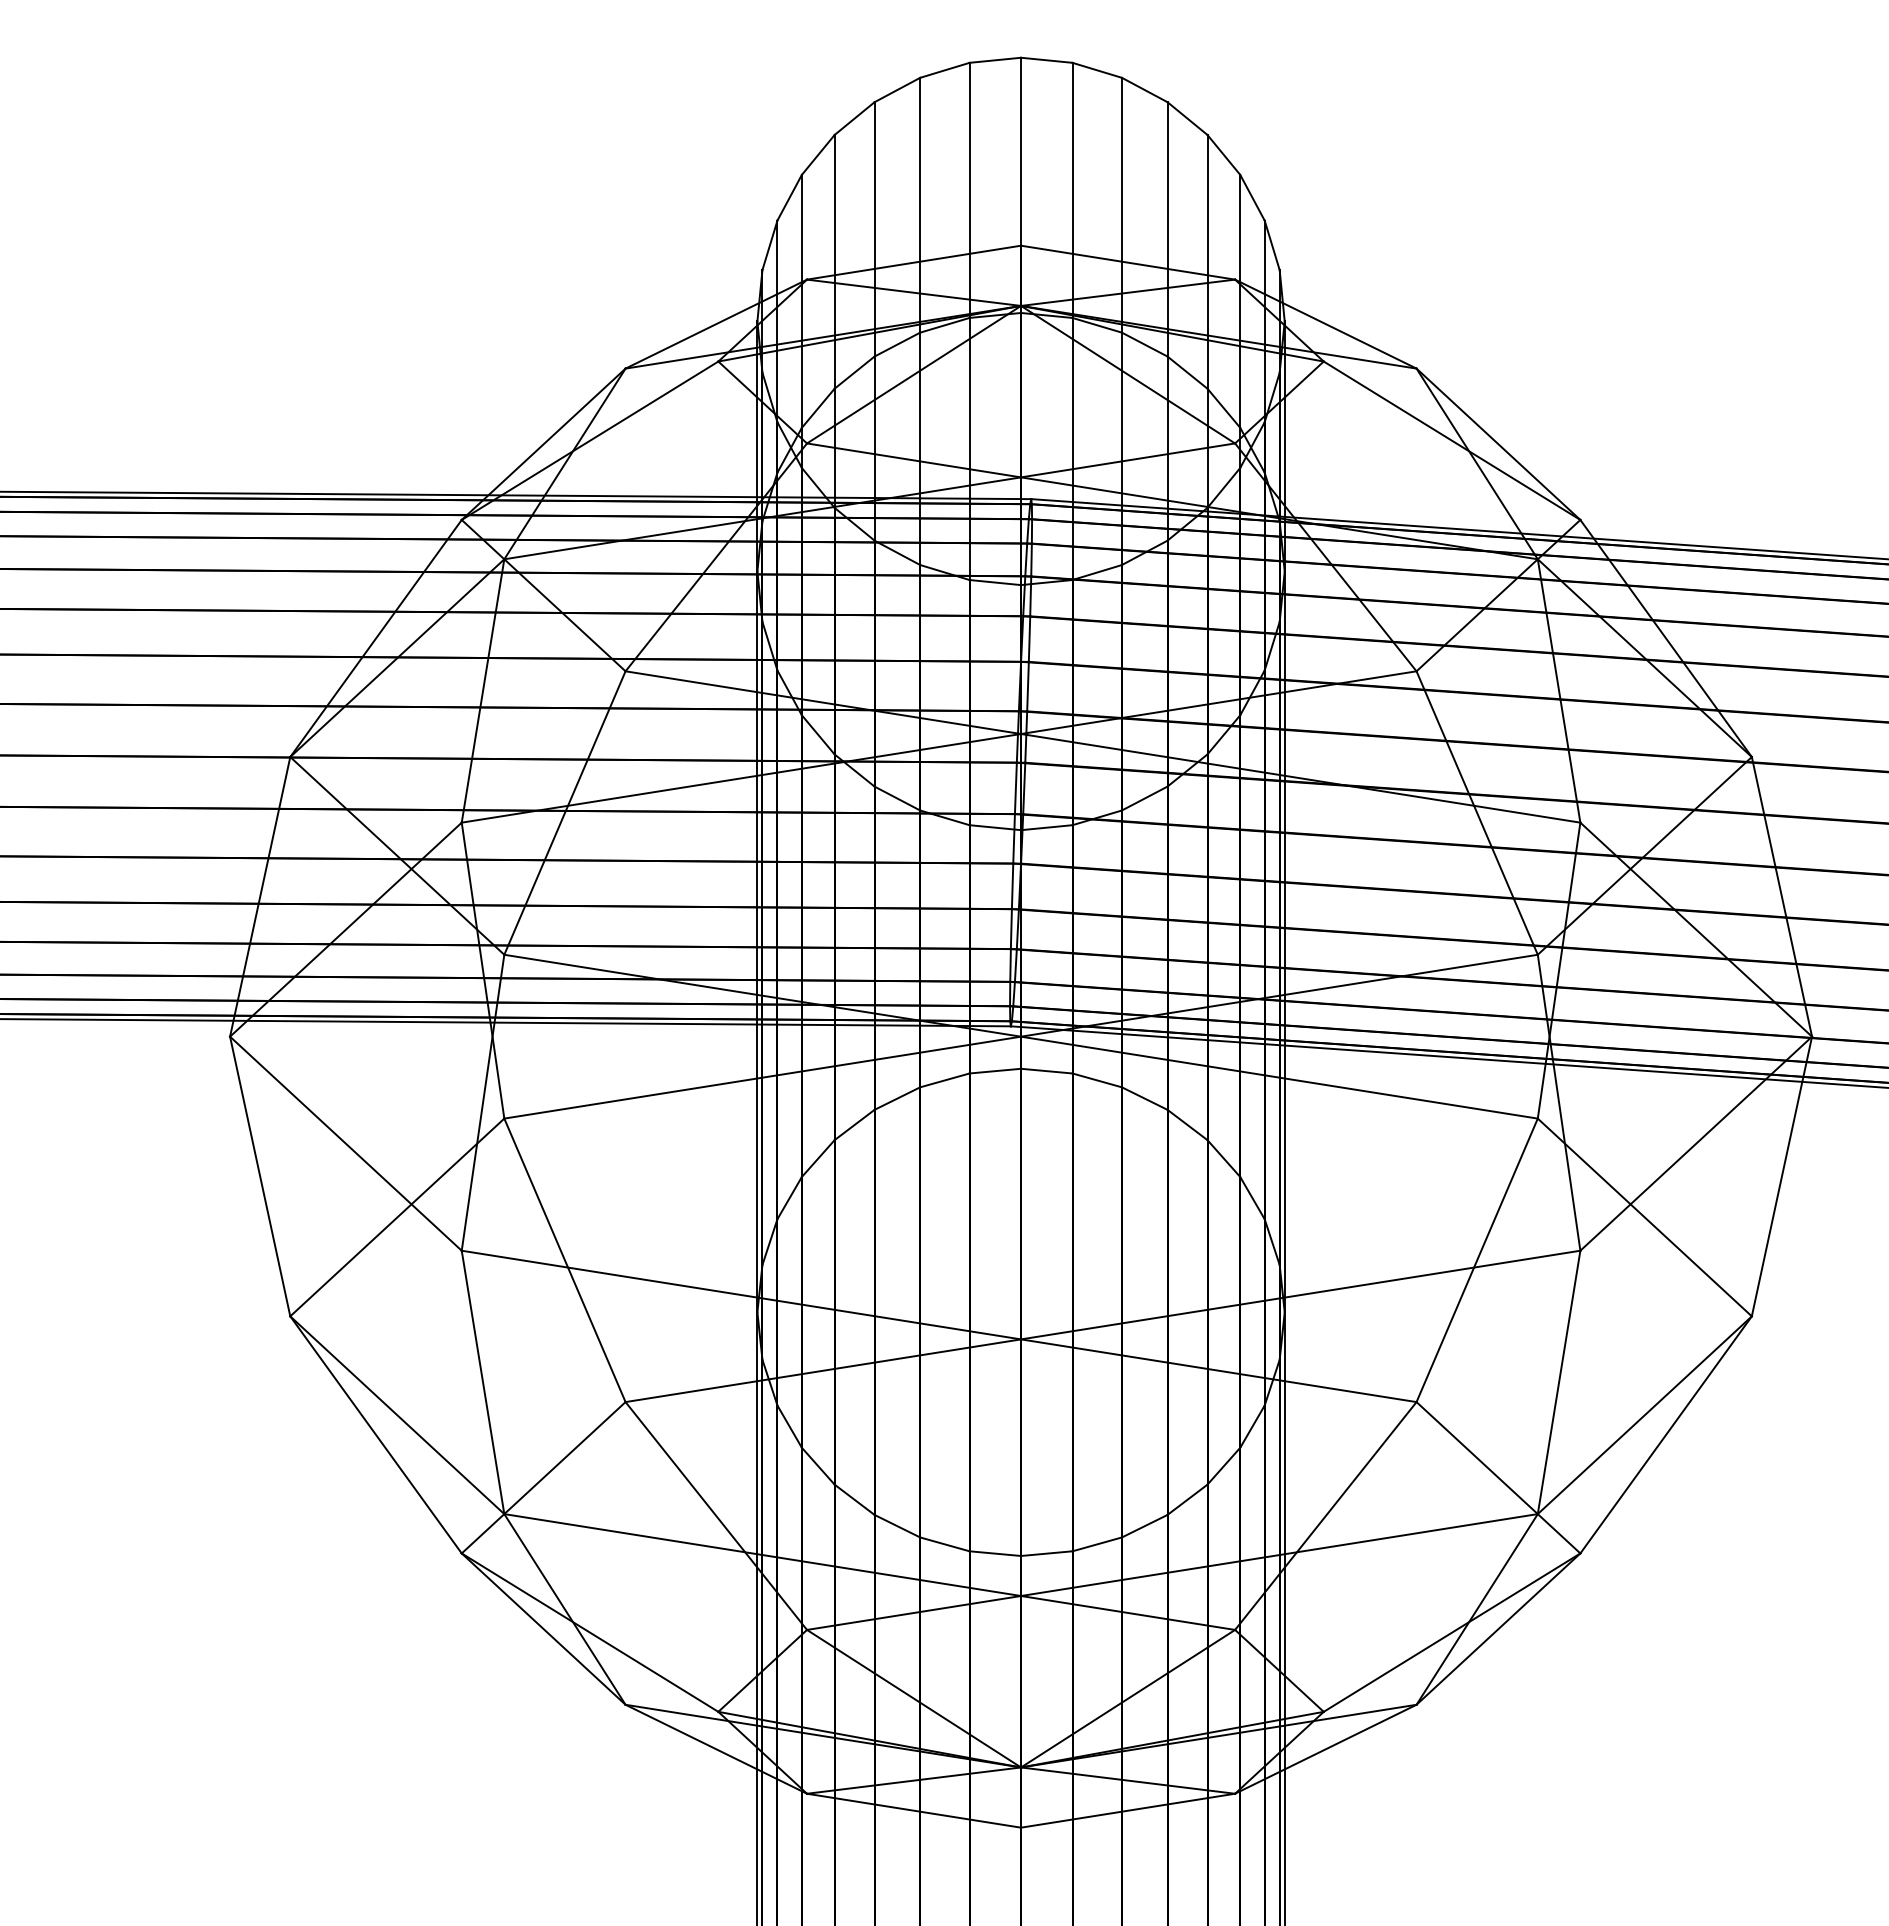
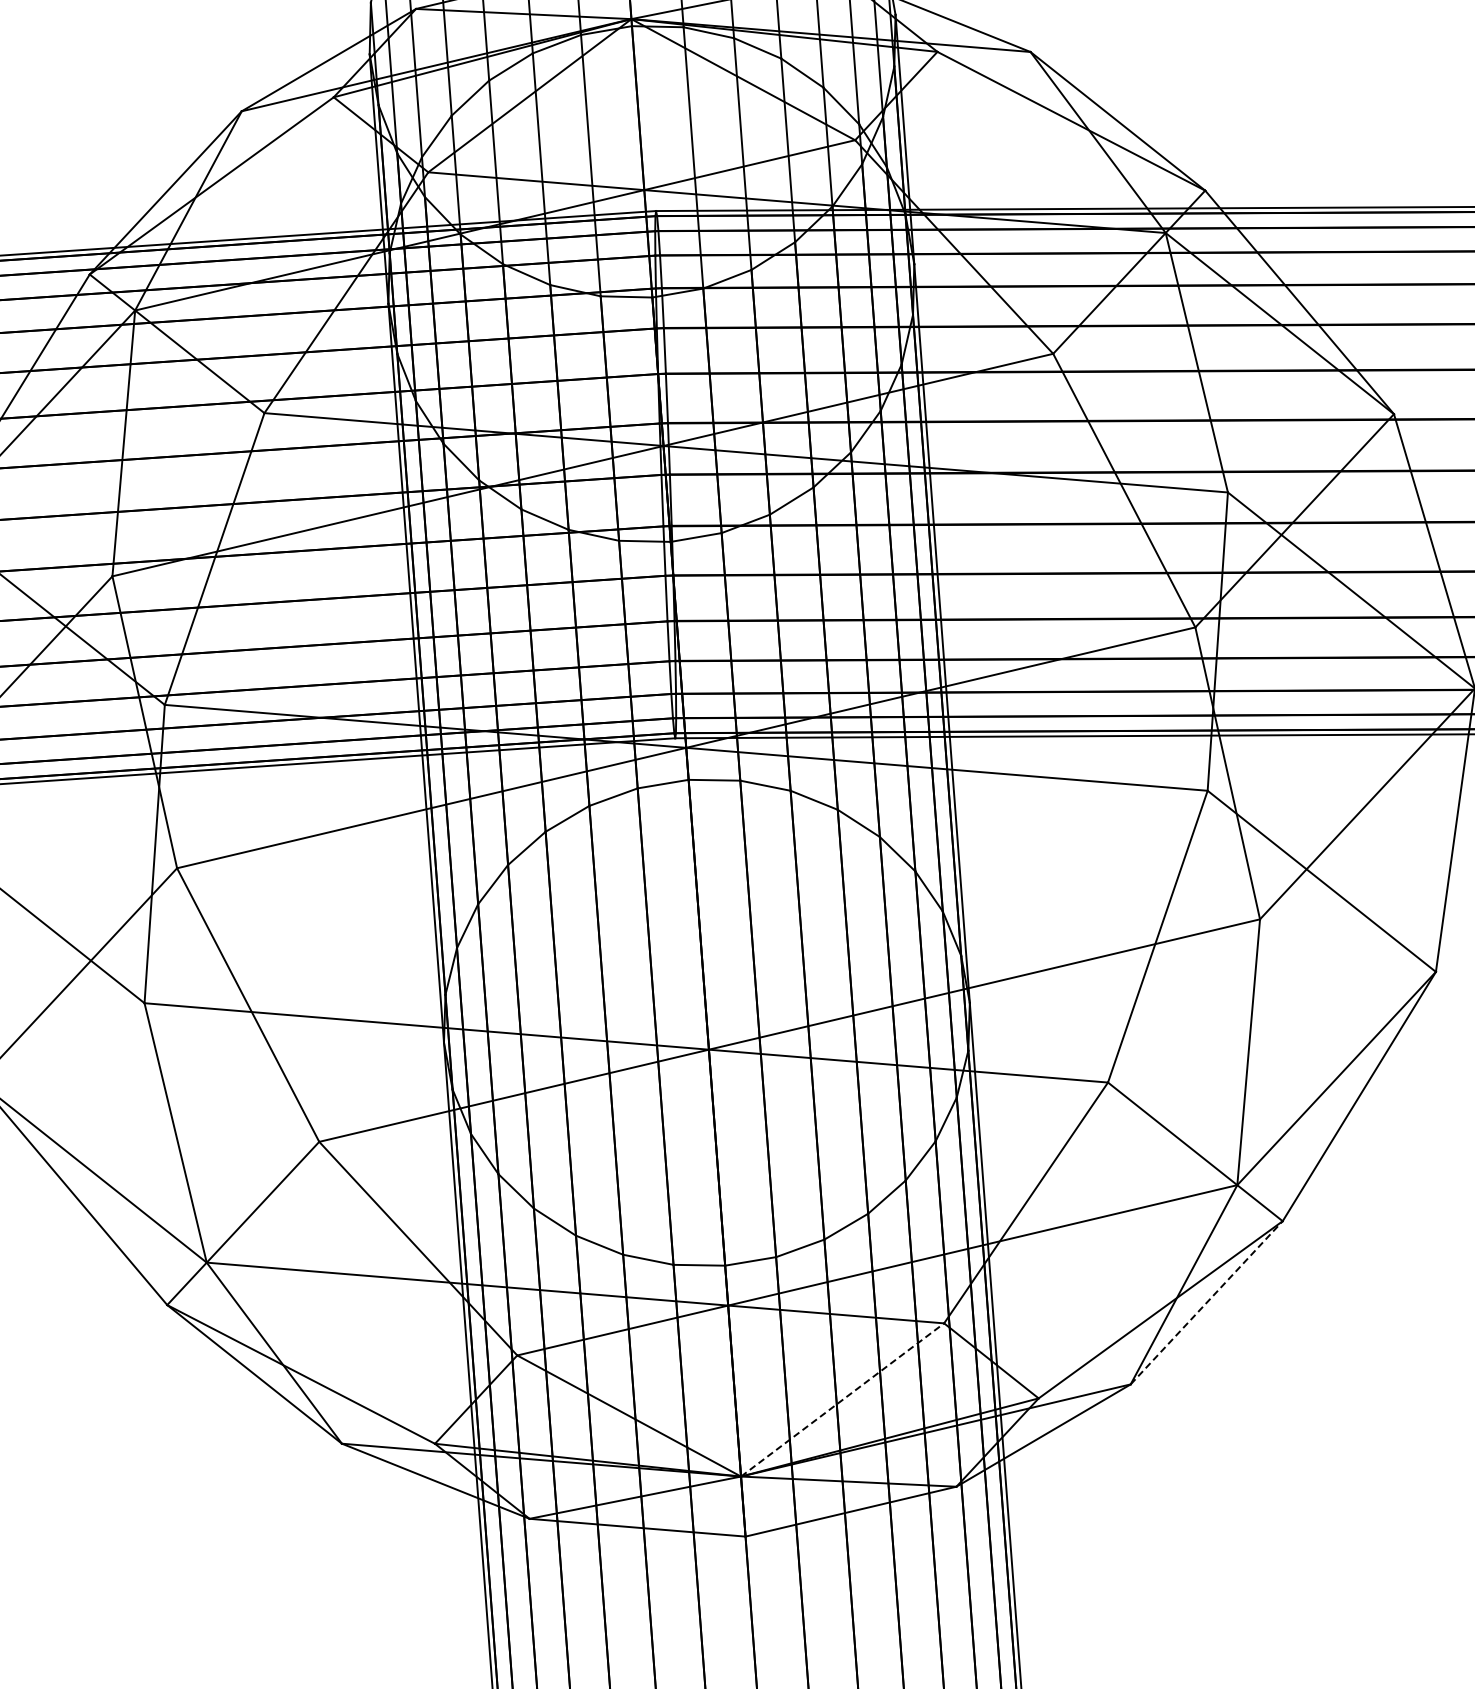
line: (1498, 1629) -> (1206, 1303), solid -> dashed
line: (1128, 1698) -> (842, 1399), solid -> dashed

